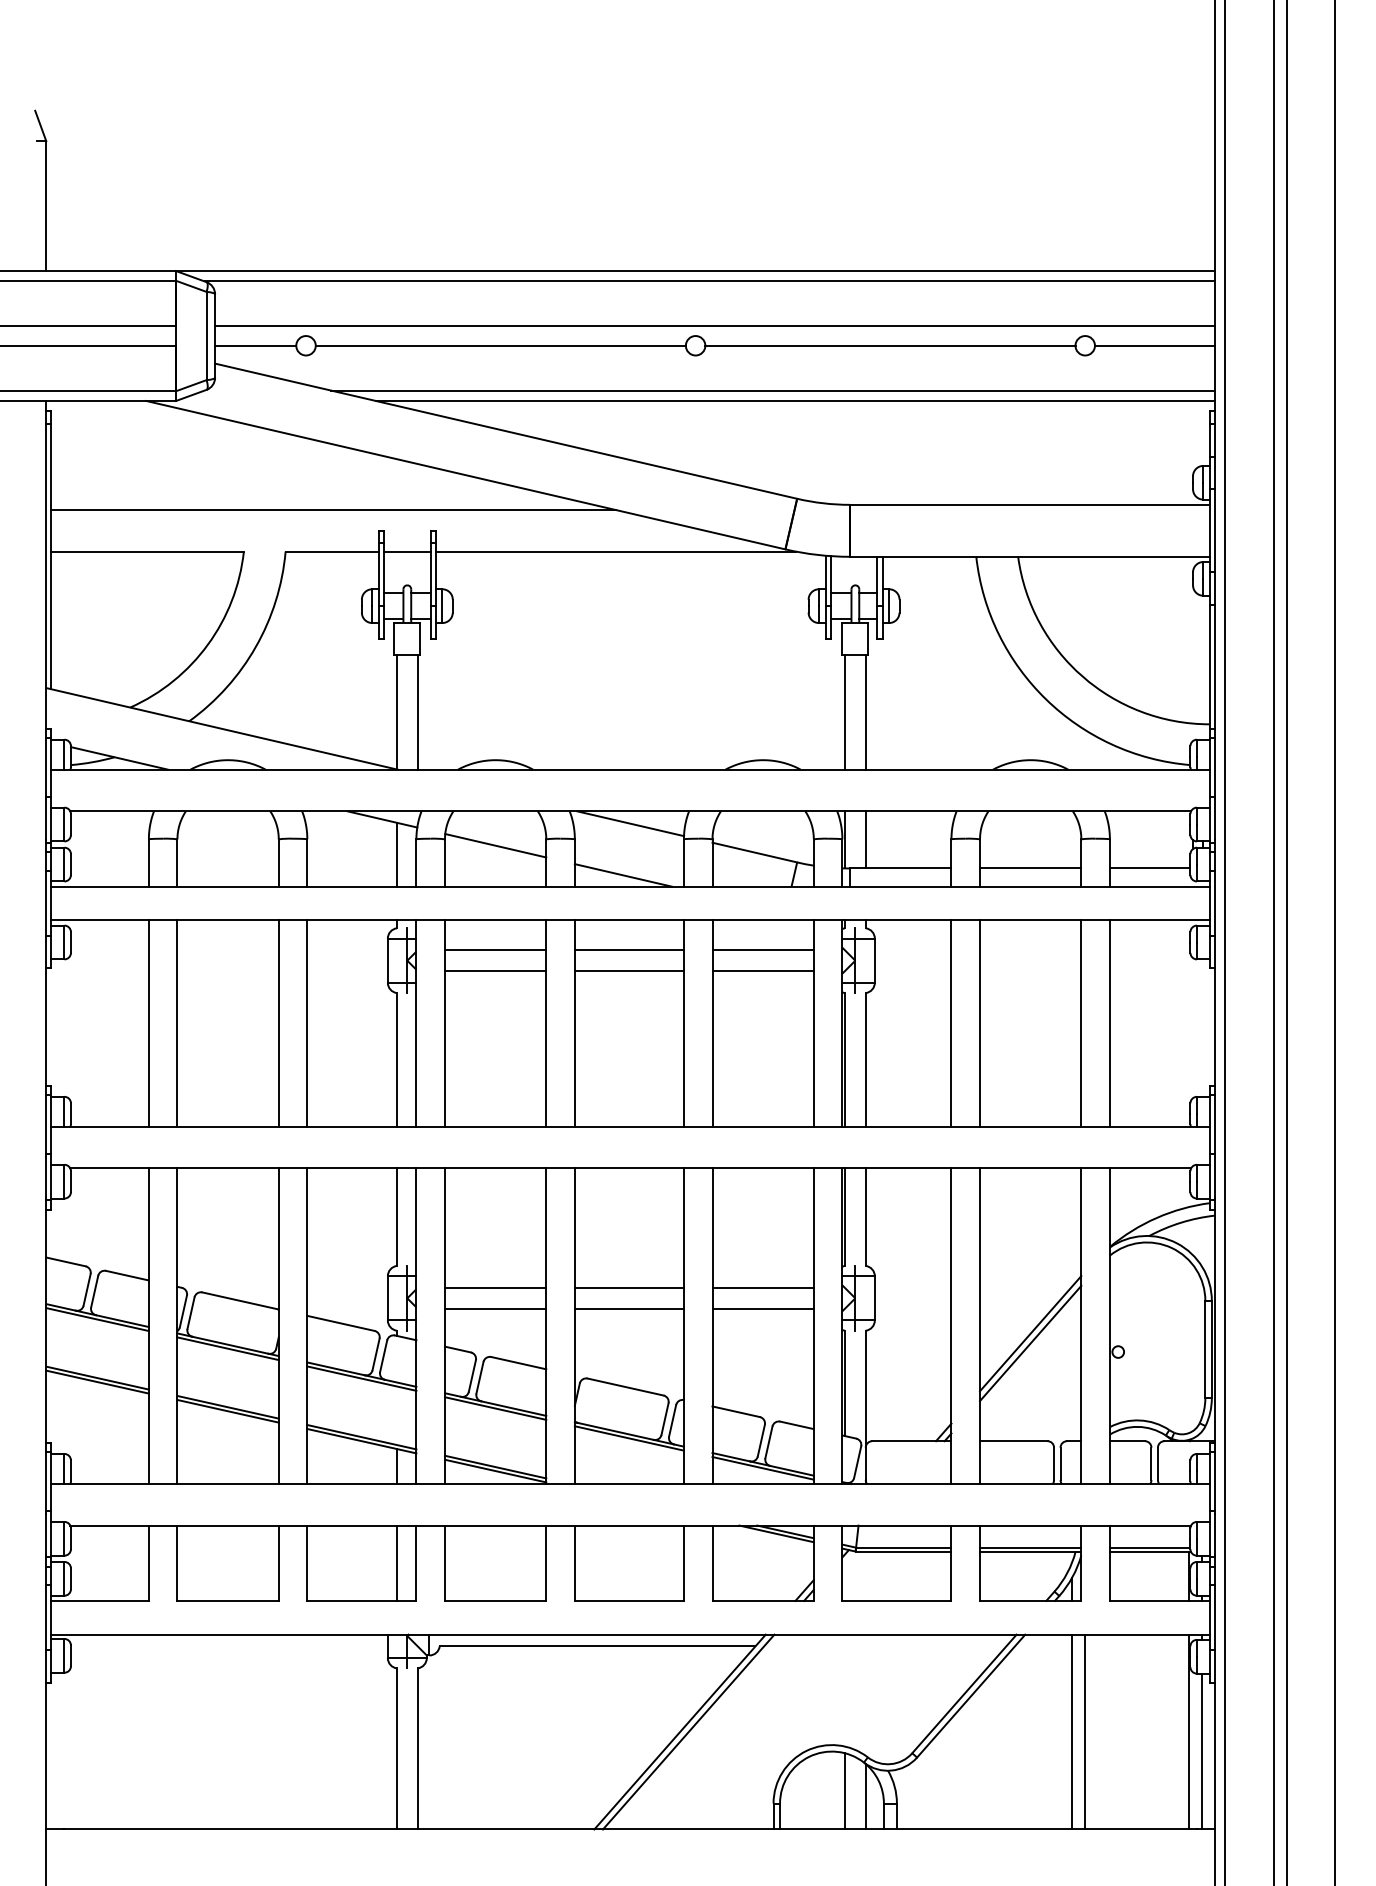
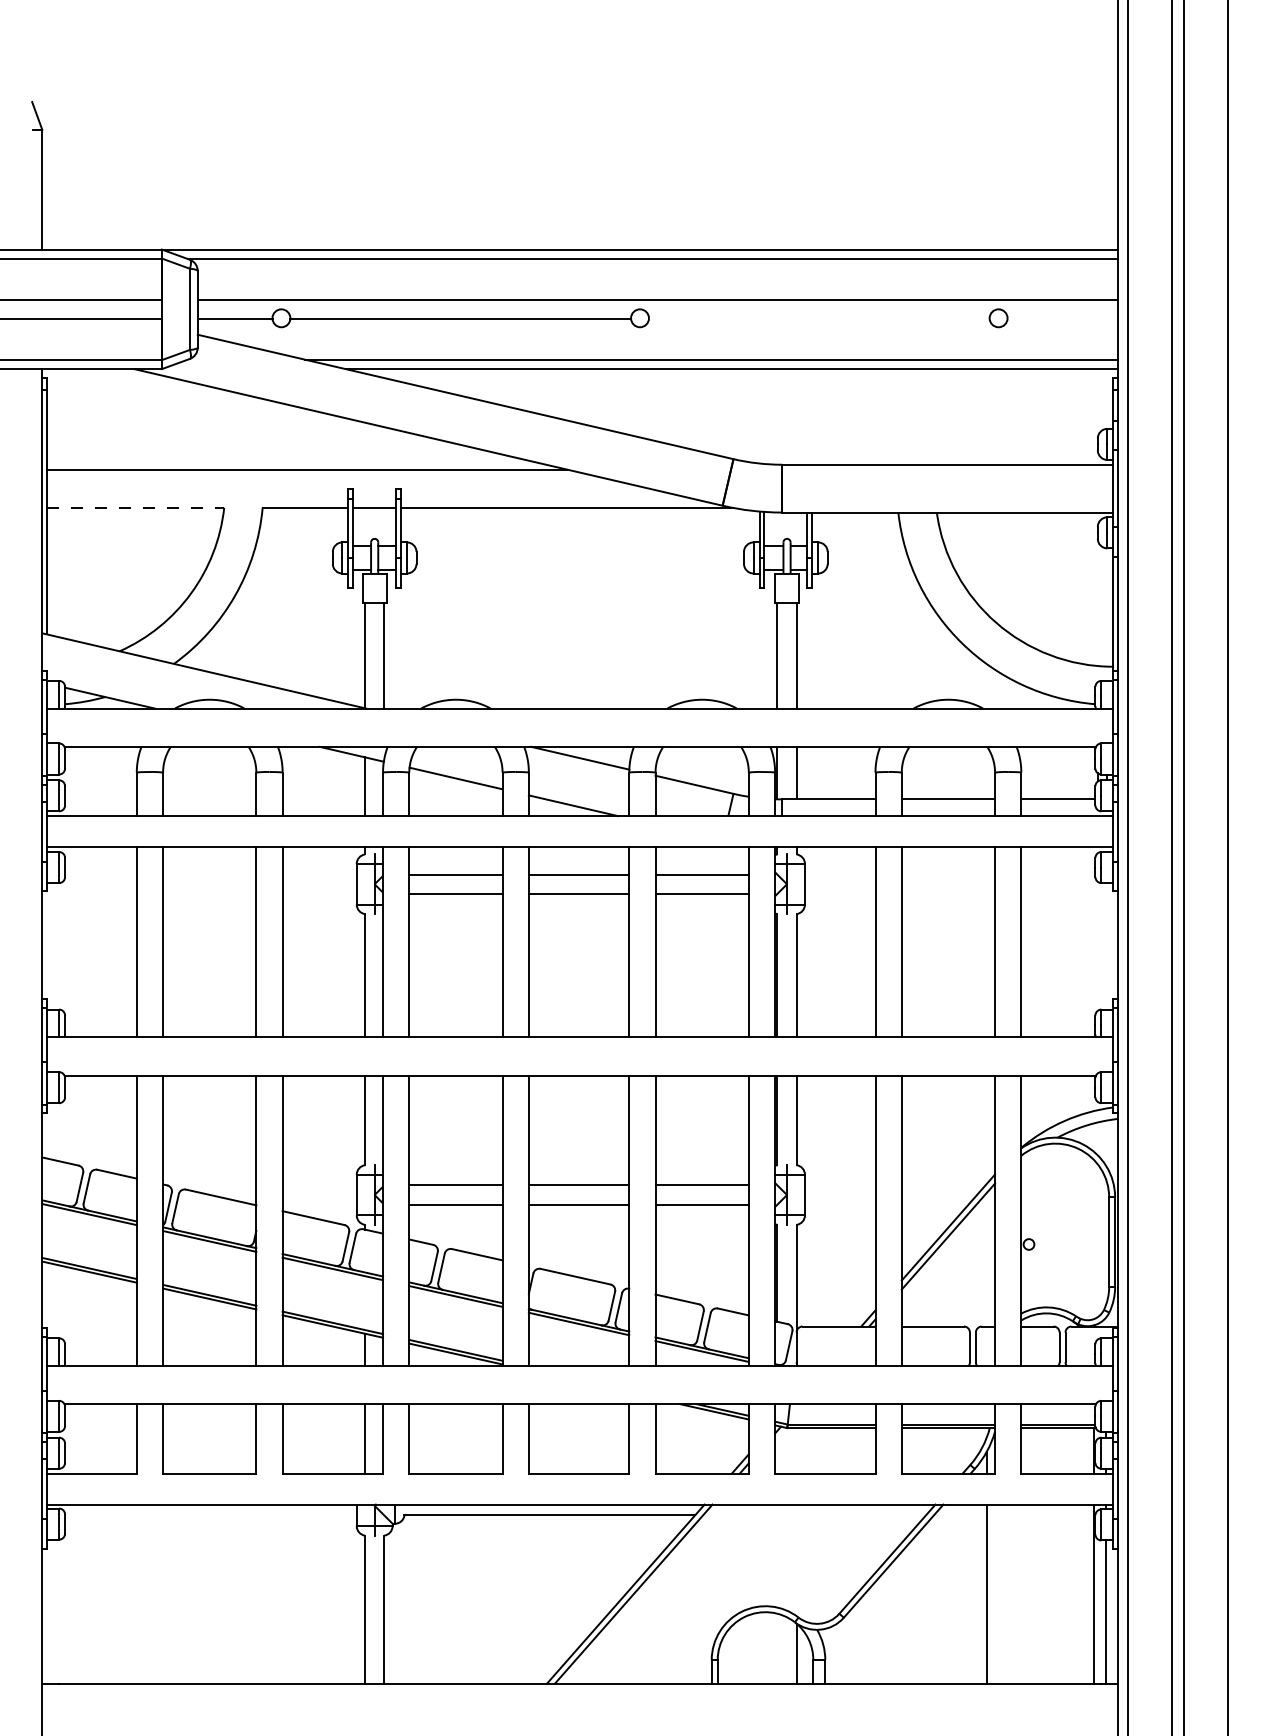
line: (889, 345) -> (818, 318), removed
line: (1154, 345) -> (1062, 318), removed
line: (147, 551) -> (135, 507), solid -> dashed
line: (1085, 1731) -> (998, 1593), removed
line: (844, 1791) -> (777, 1648), removed

